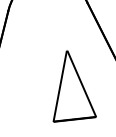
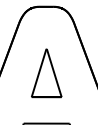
part: (70, 85) -> (46, 73), moved

